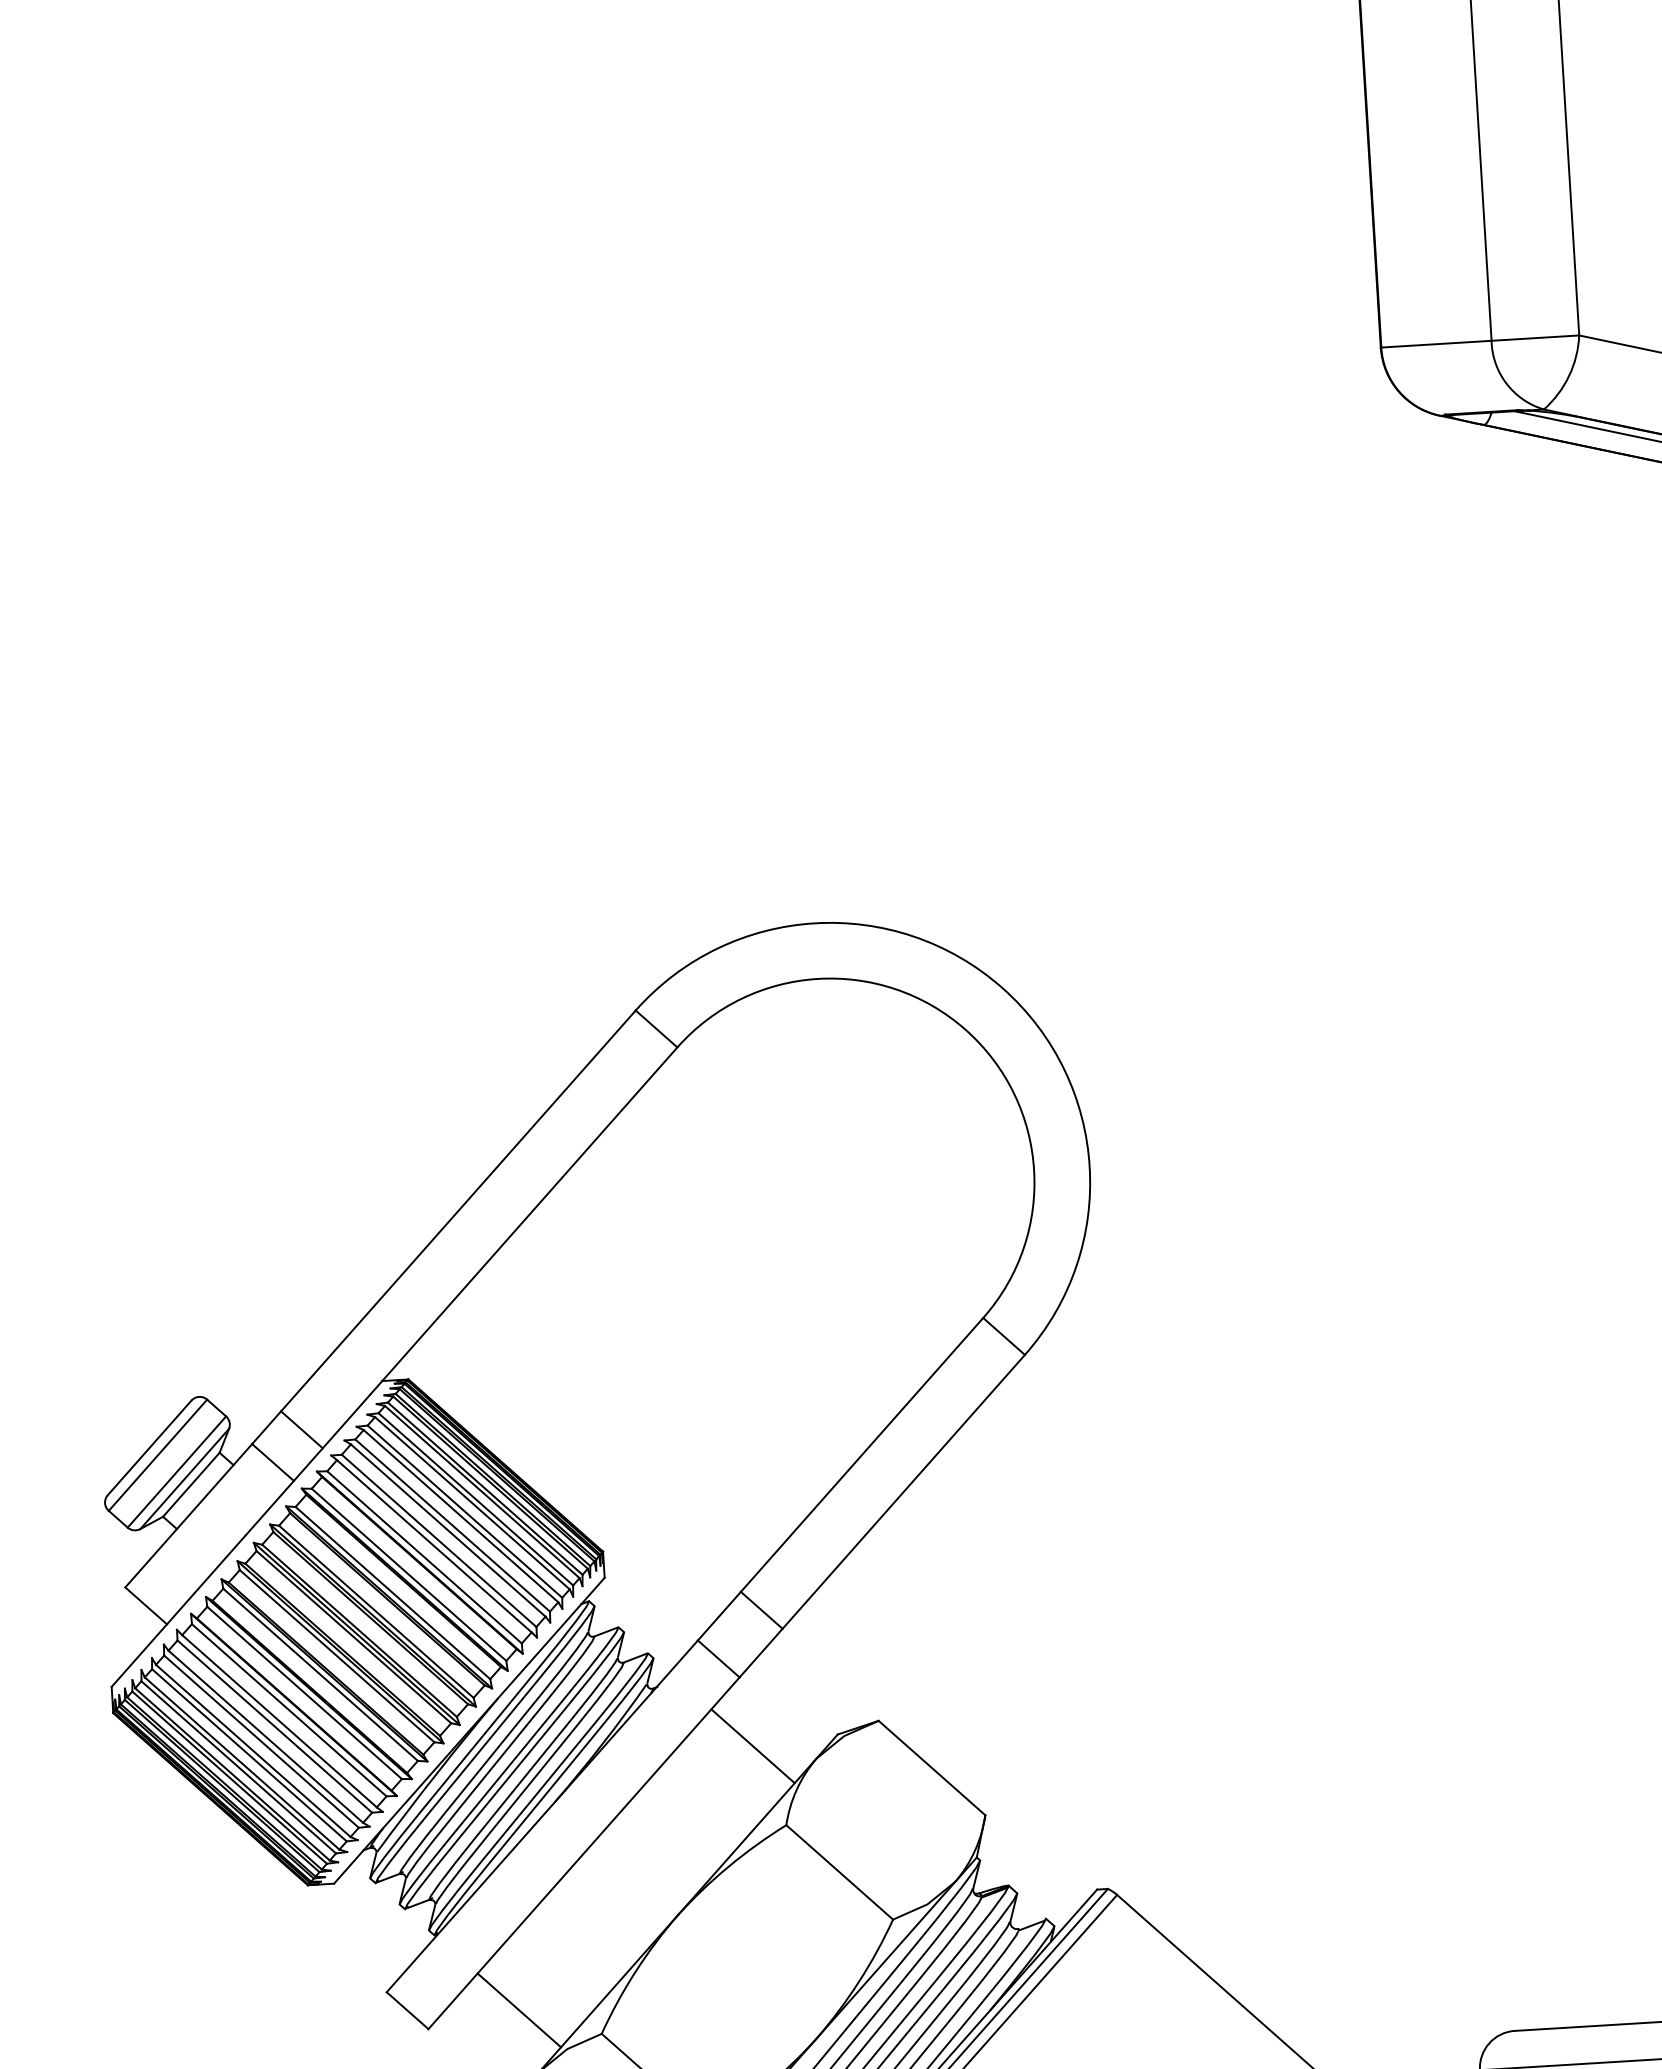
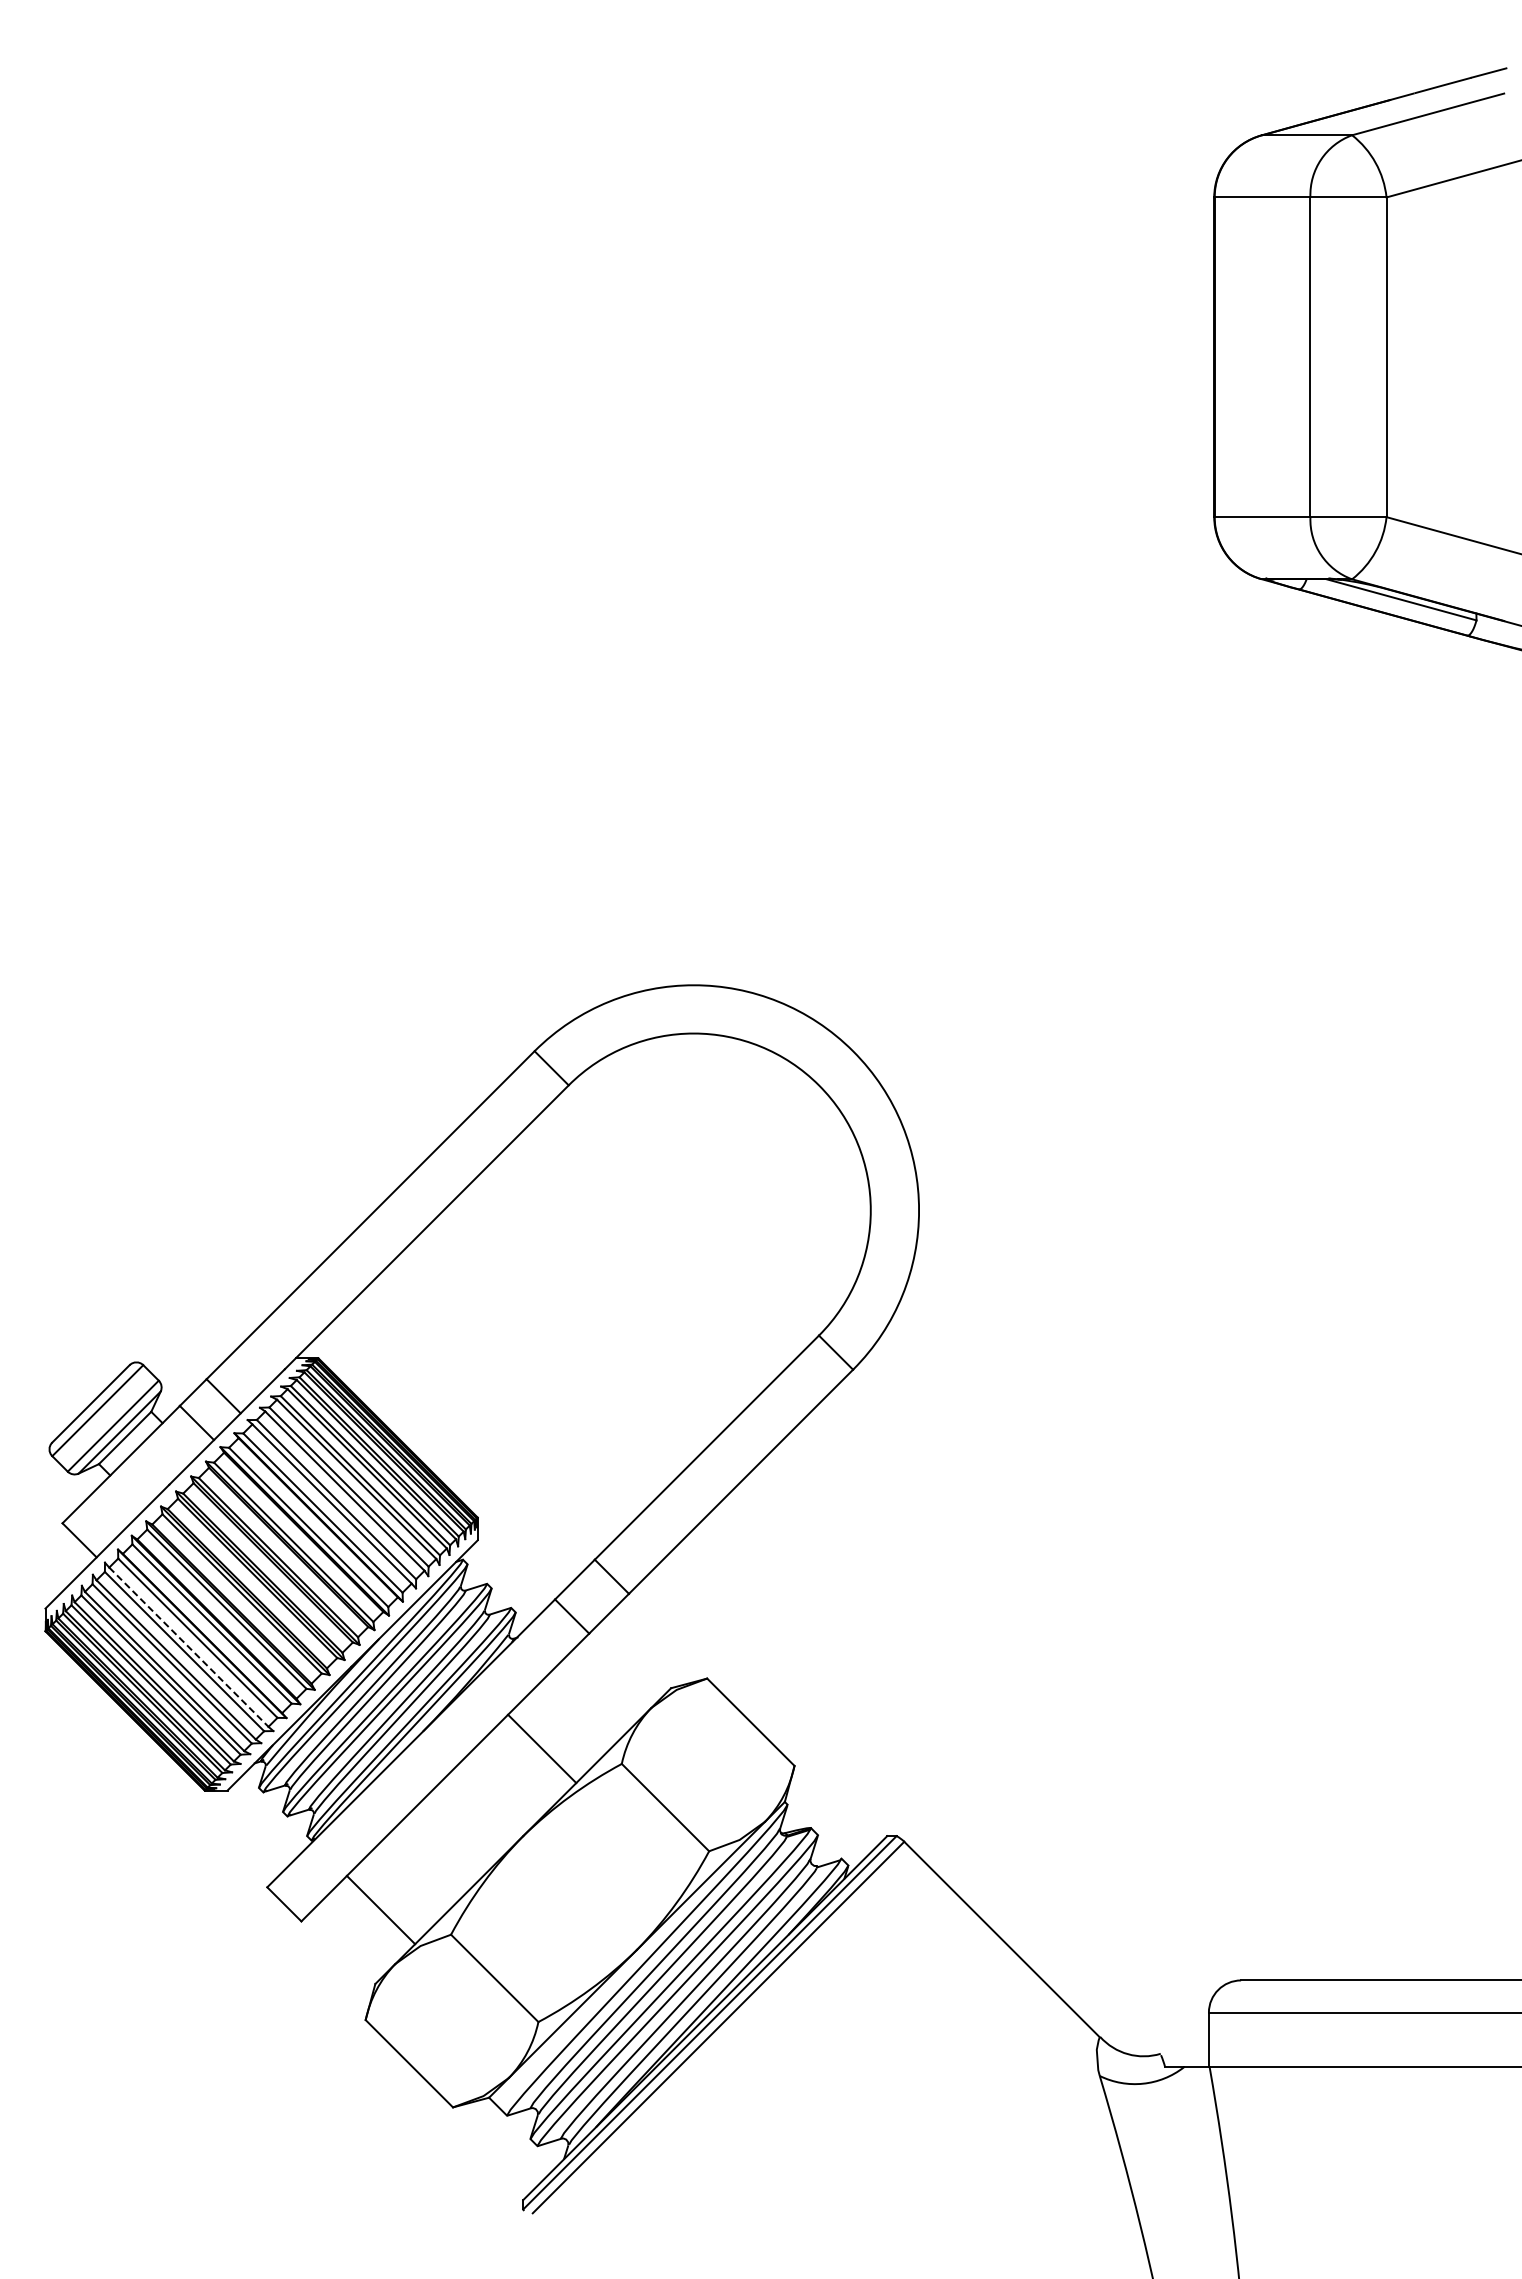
line: (279, 1721) -> (188, 1647), solid -> dashed
line: (753, 1745) -> (542, 1748), moved

